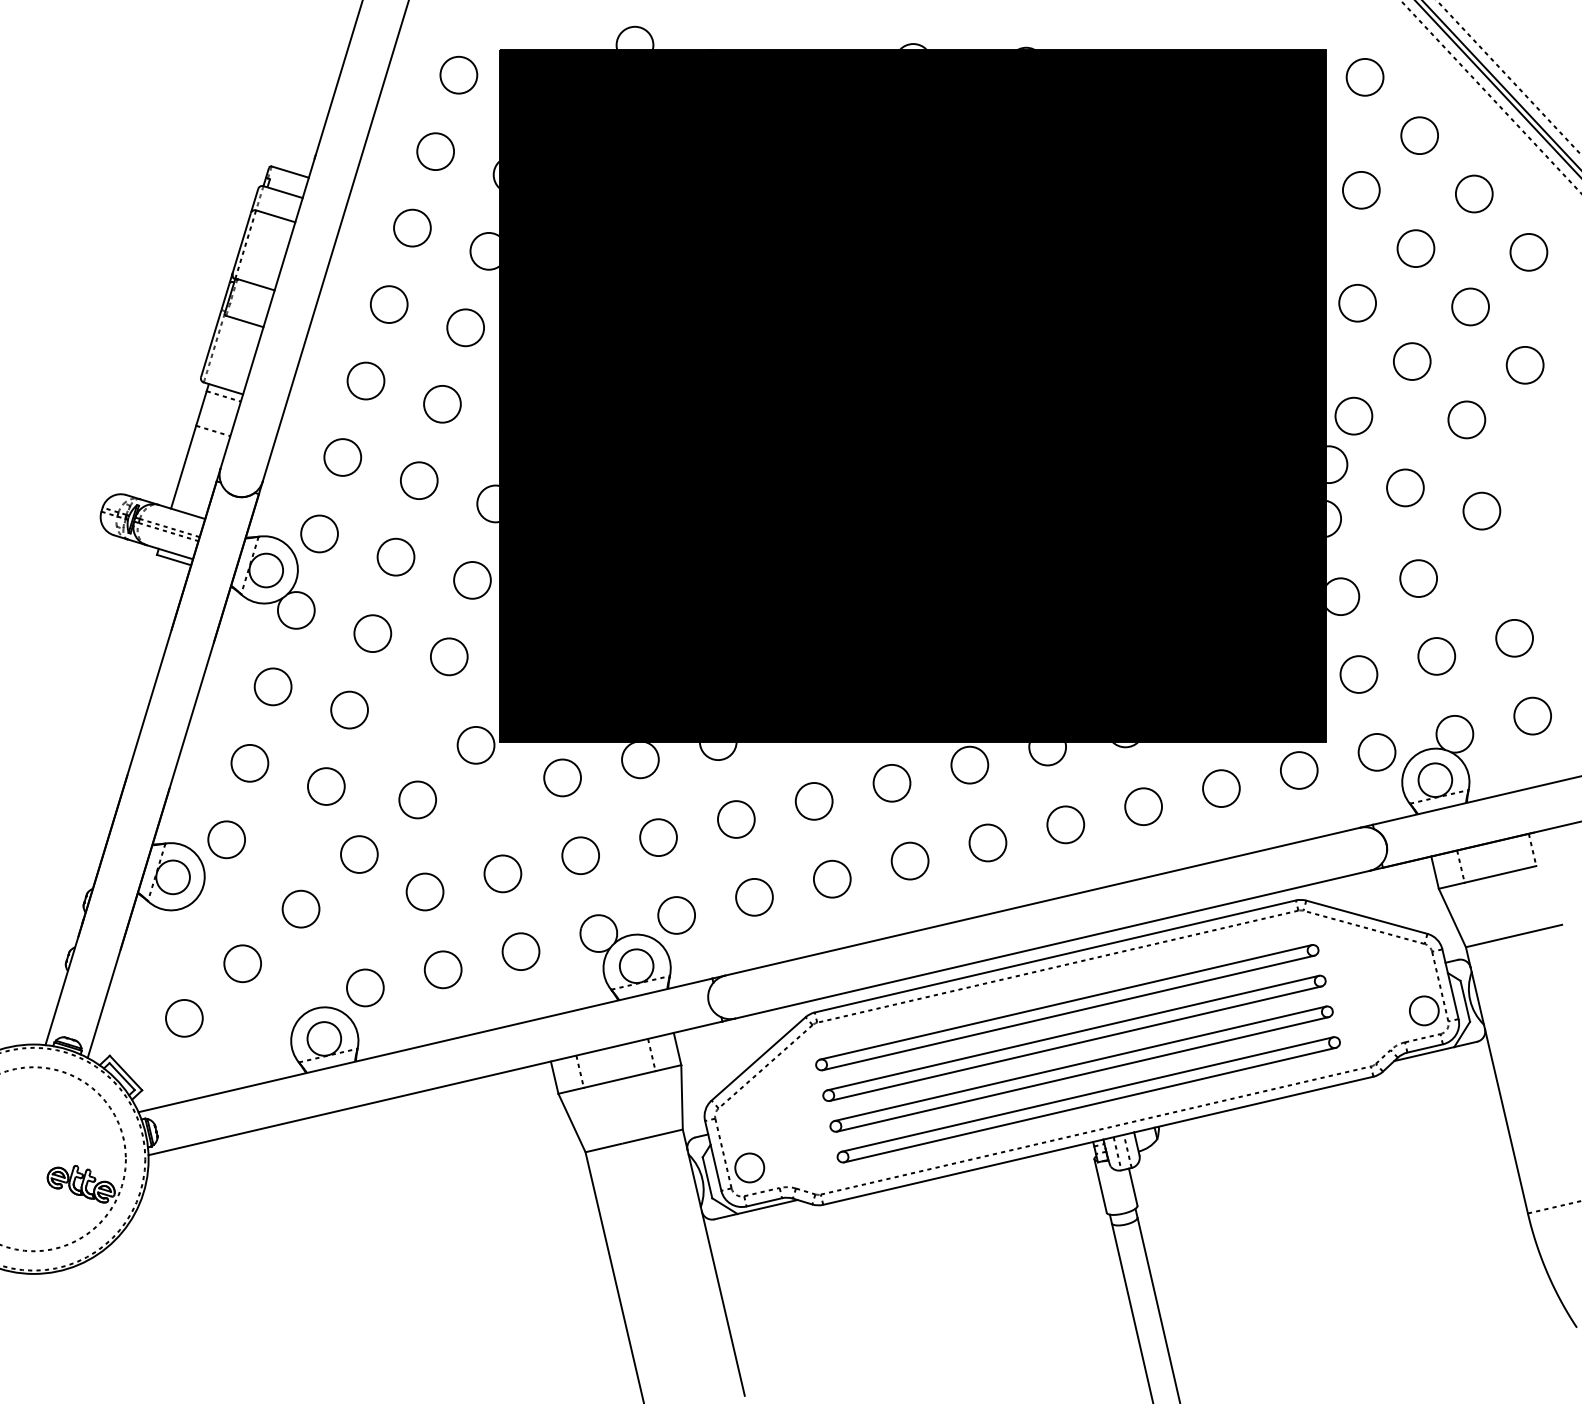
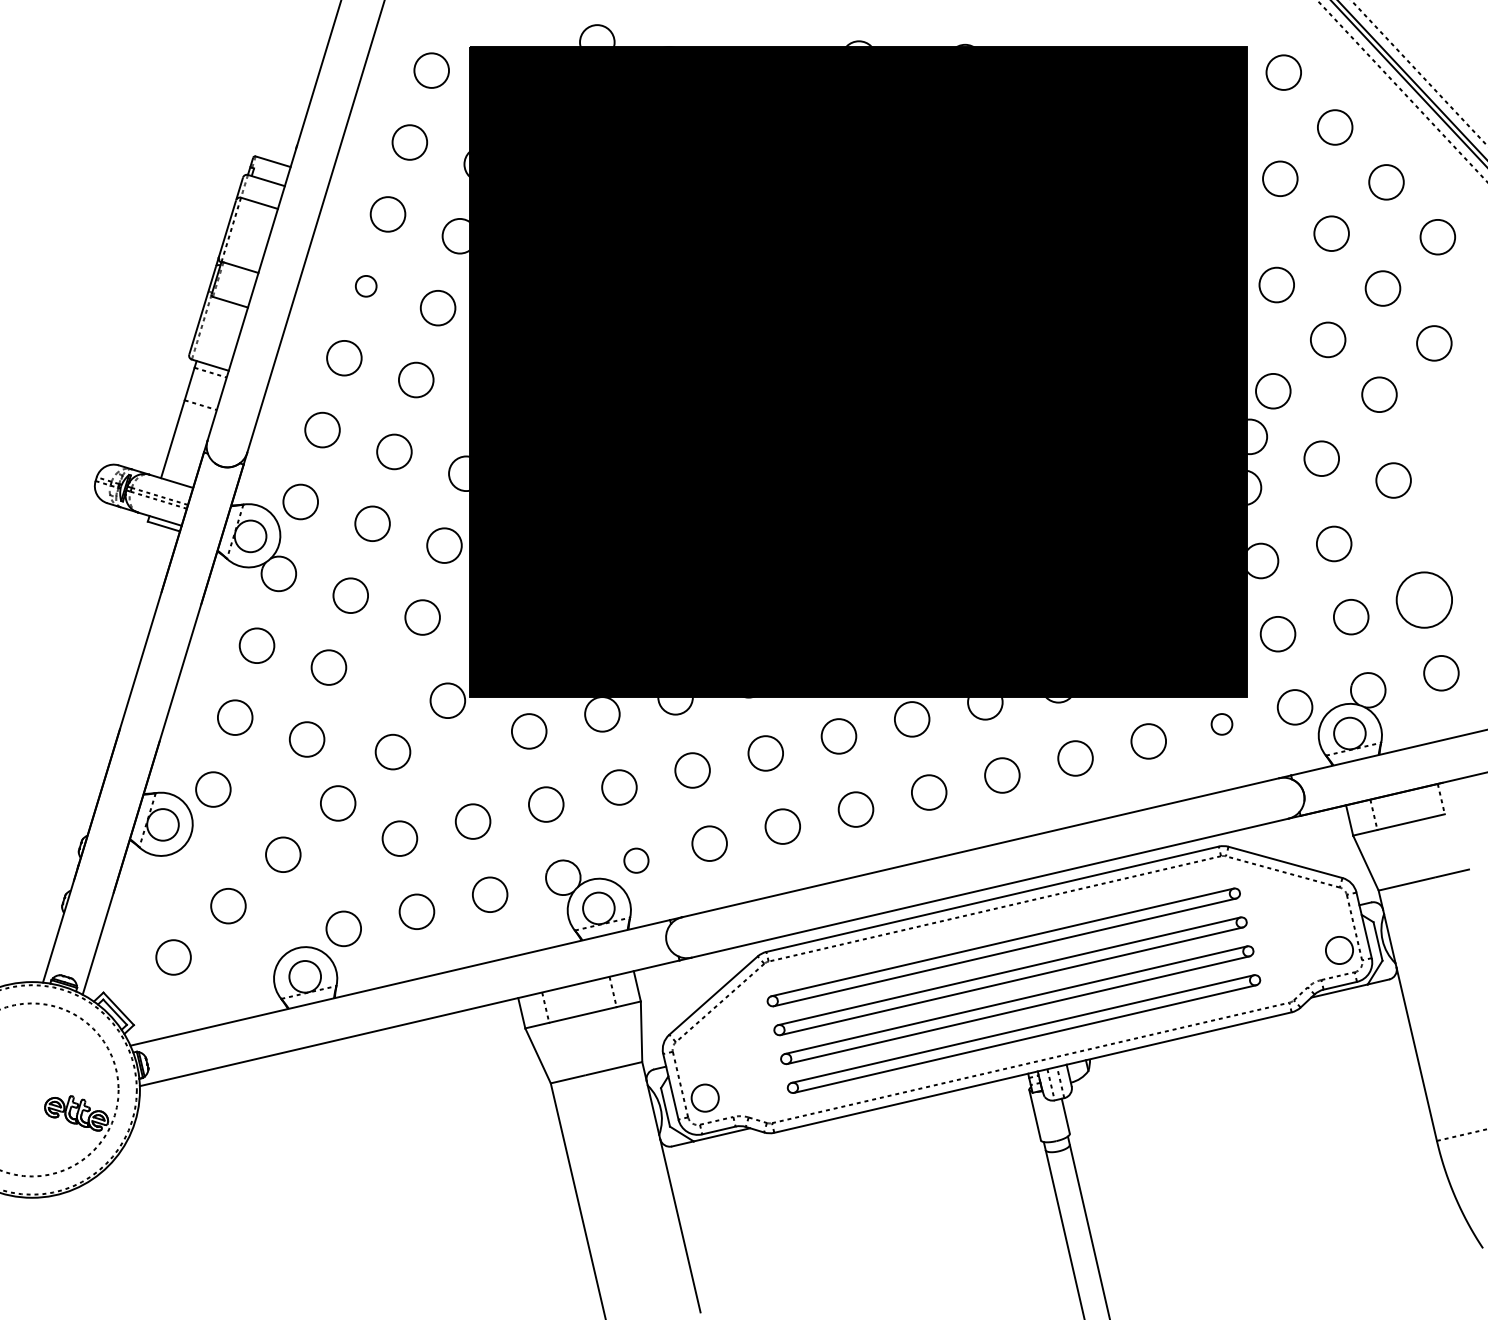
circle: (388, 304) -> (365, 286), size x0.6
circle: (1514, 637) -> (1424, 599), size x1.6
circle: (1299, 770) -> (1222, 724), size x0.6
circle: (676, 915) -> (636, 860), size x0.7

